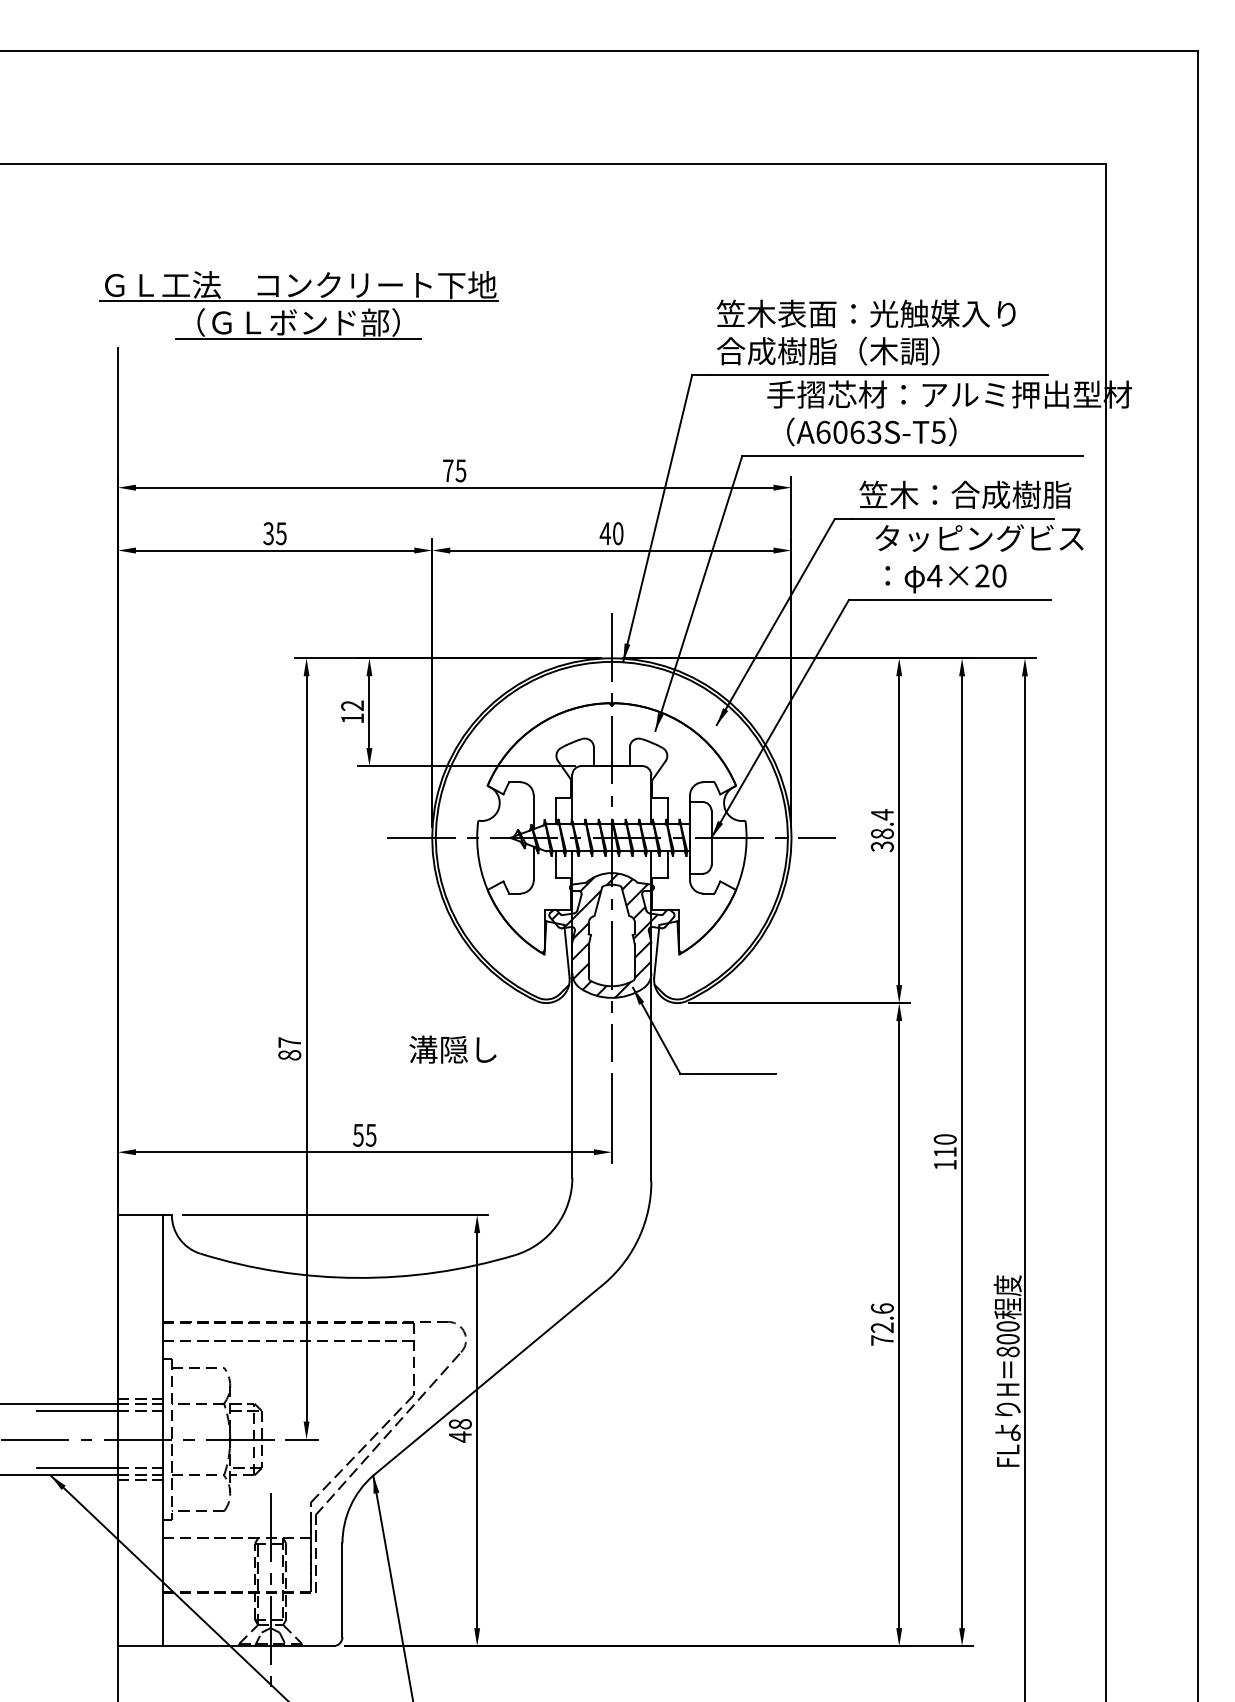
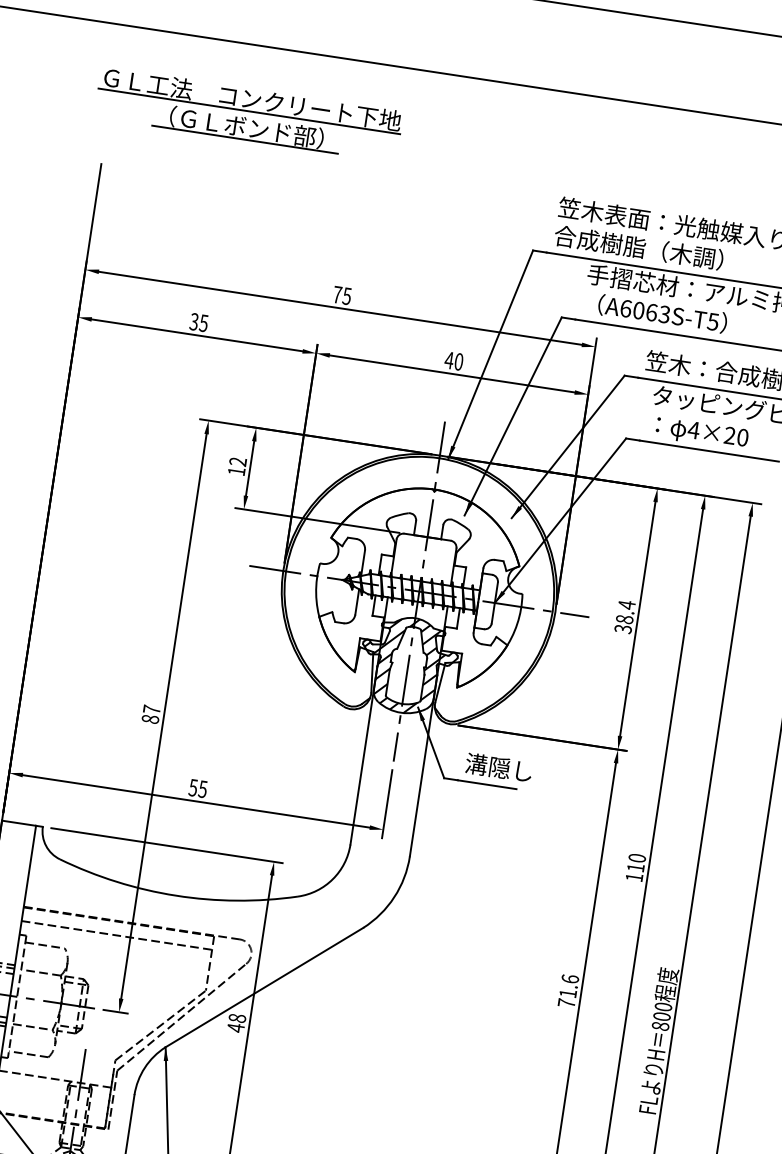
part: (298, 305) -> (248, 114), moved
text: (452, 1049) -> (498, 767), moved
text: (881, 1327) -> (567, 993), 72.6 -> 71.6

